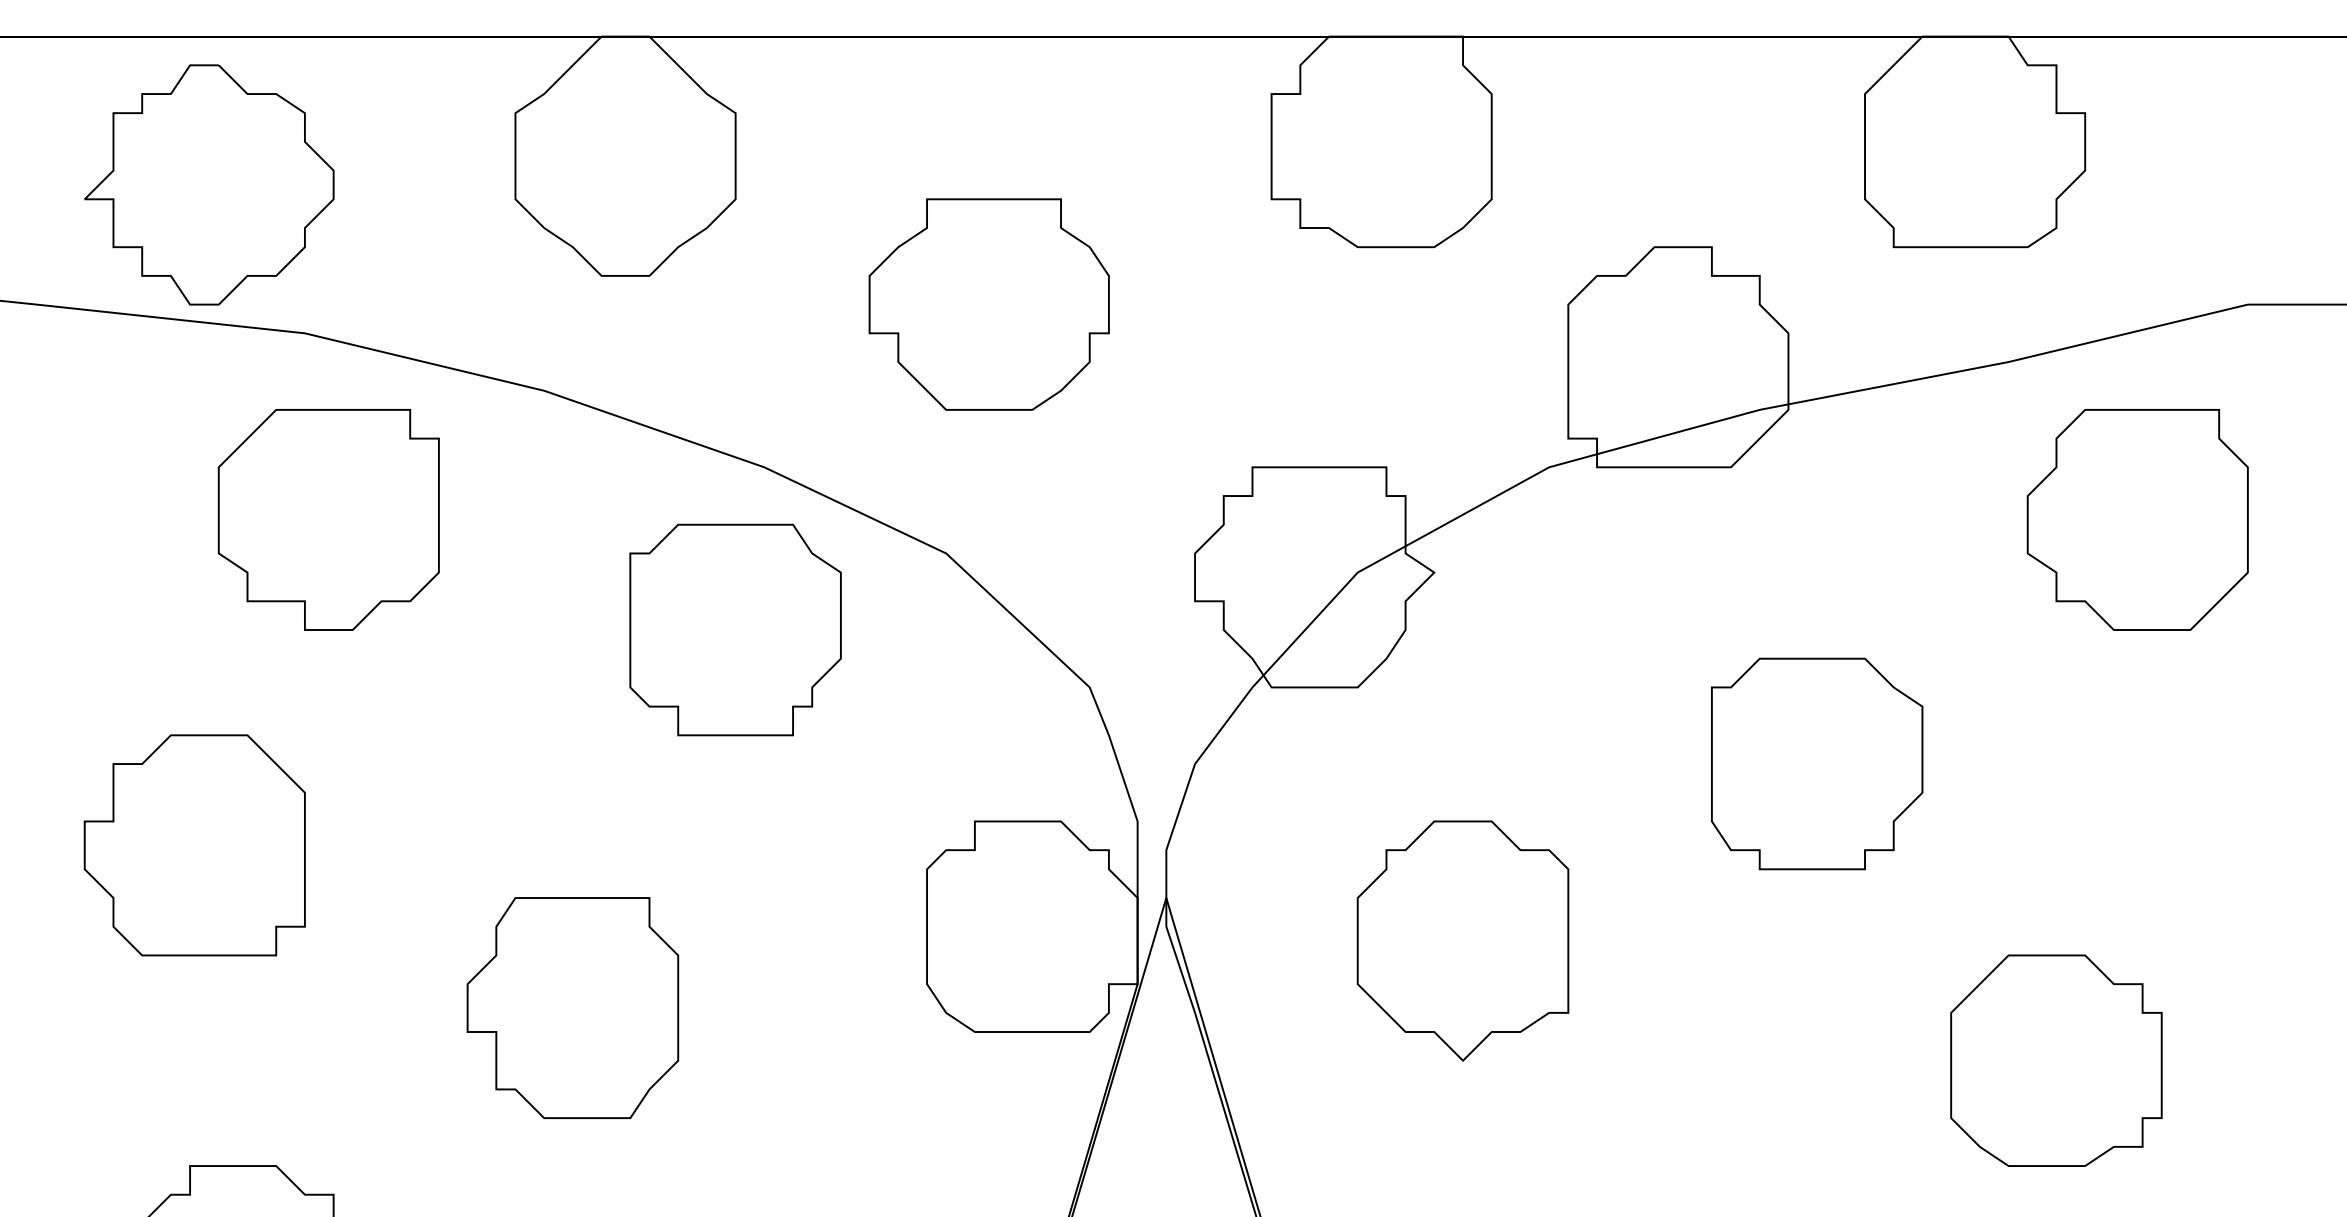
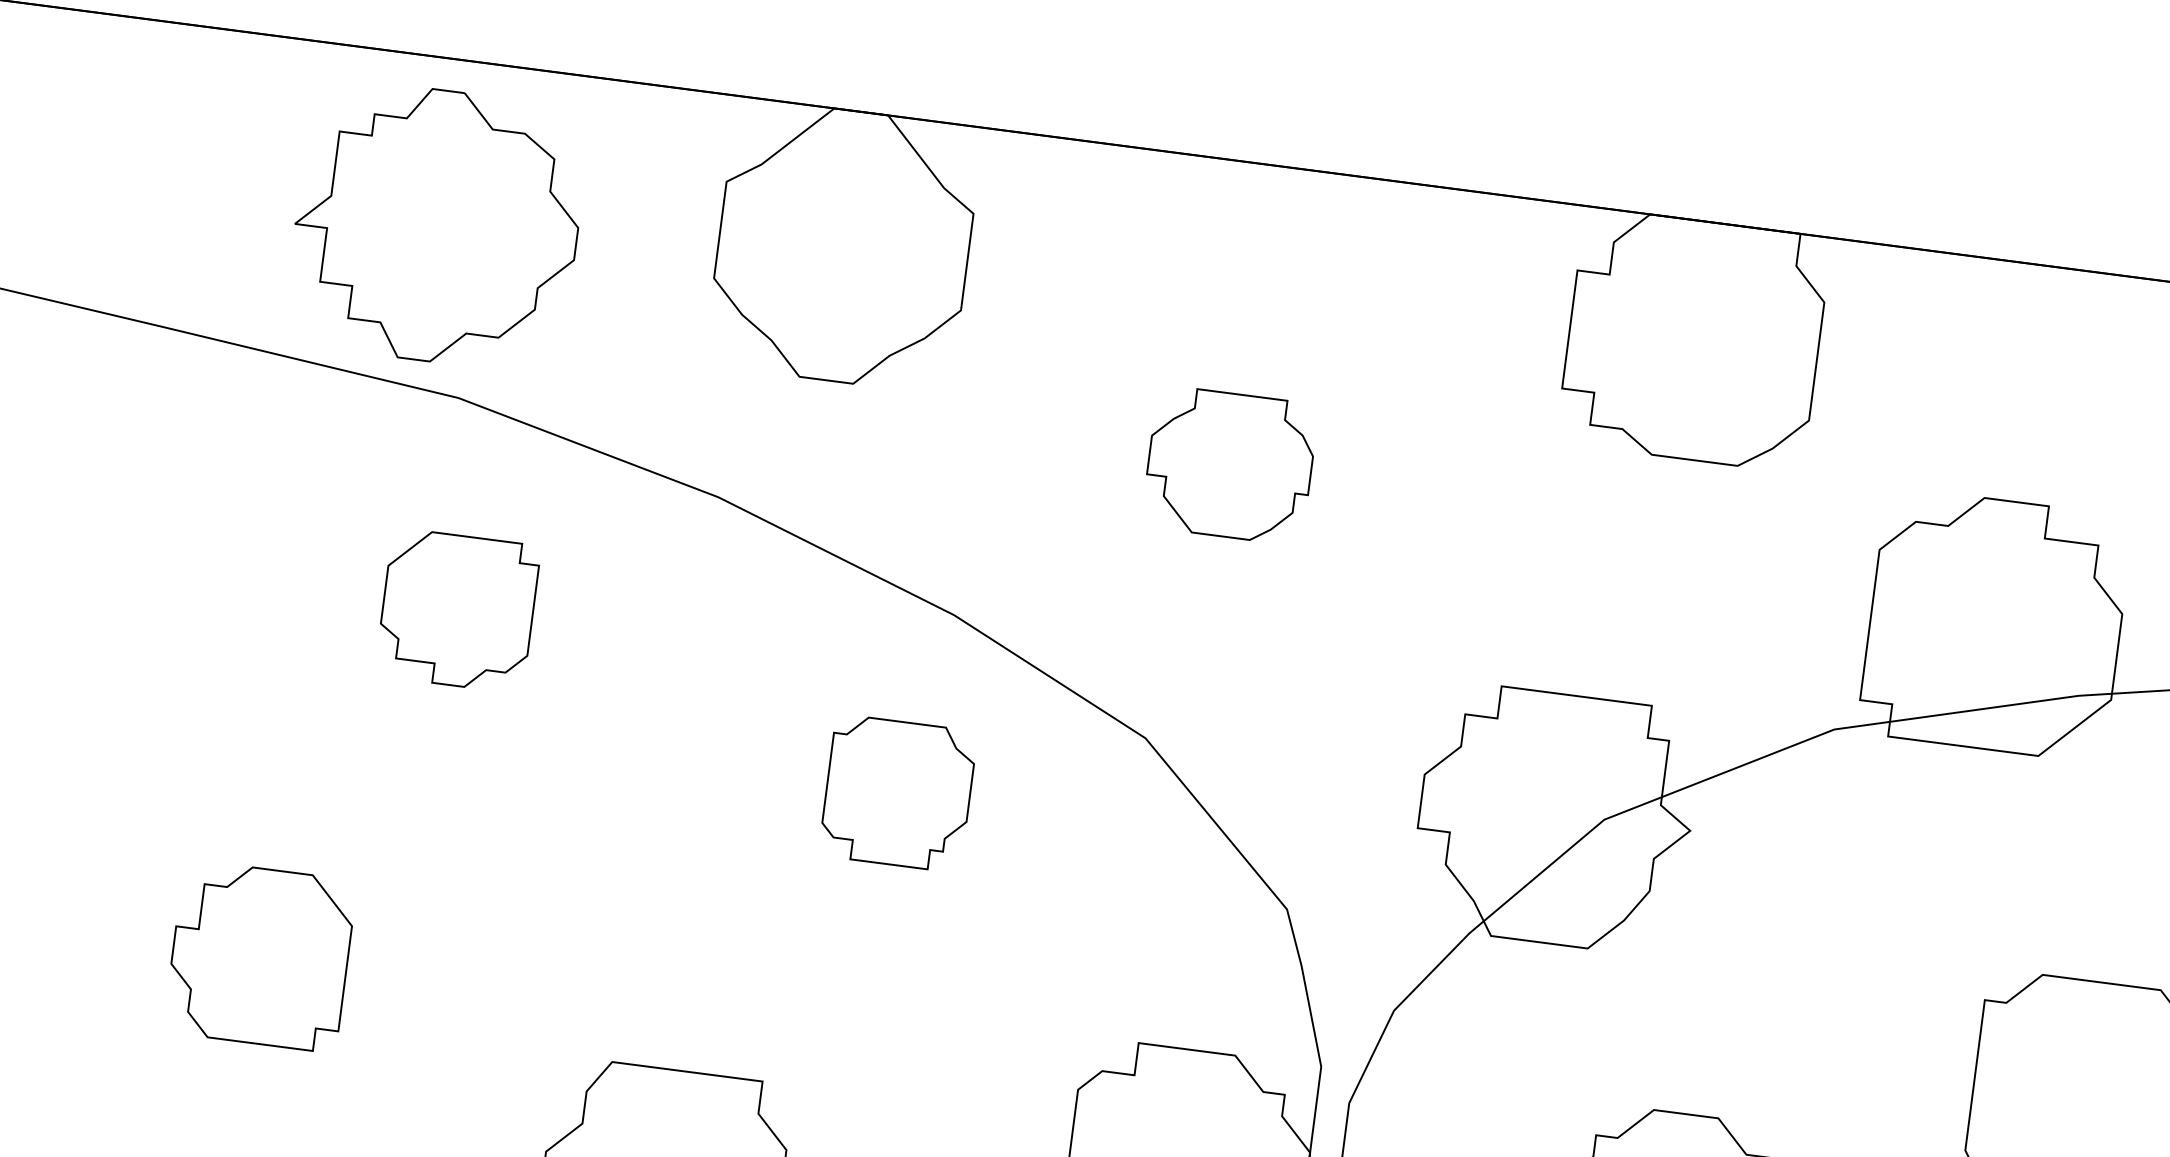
part: (209, 184) -> (436, 225), moved
part: (988, 304) -> (1229, 465), size x0.6
part: (328, 519) -> (457, 610), size x0.6
part: (735, 629) -> (898, 792), size x0.6
part: (194, 845) -> (259, 956), size x0.7

